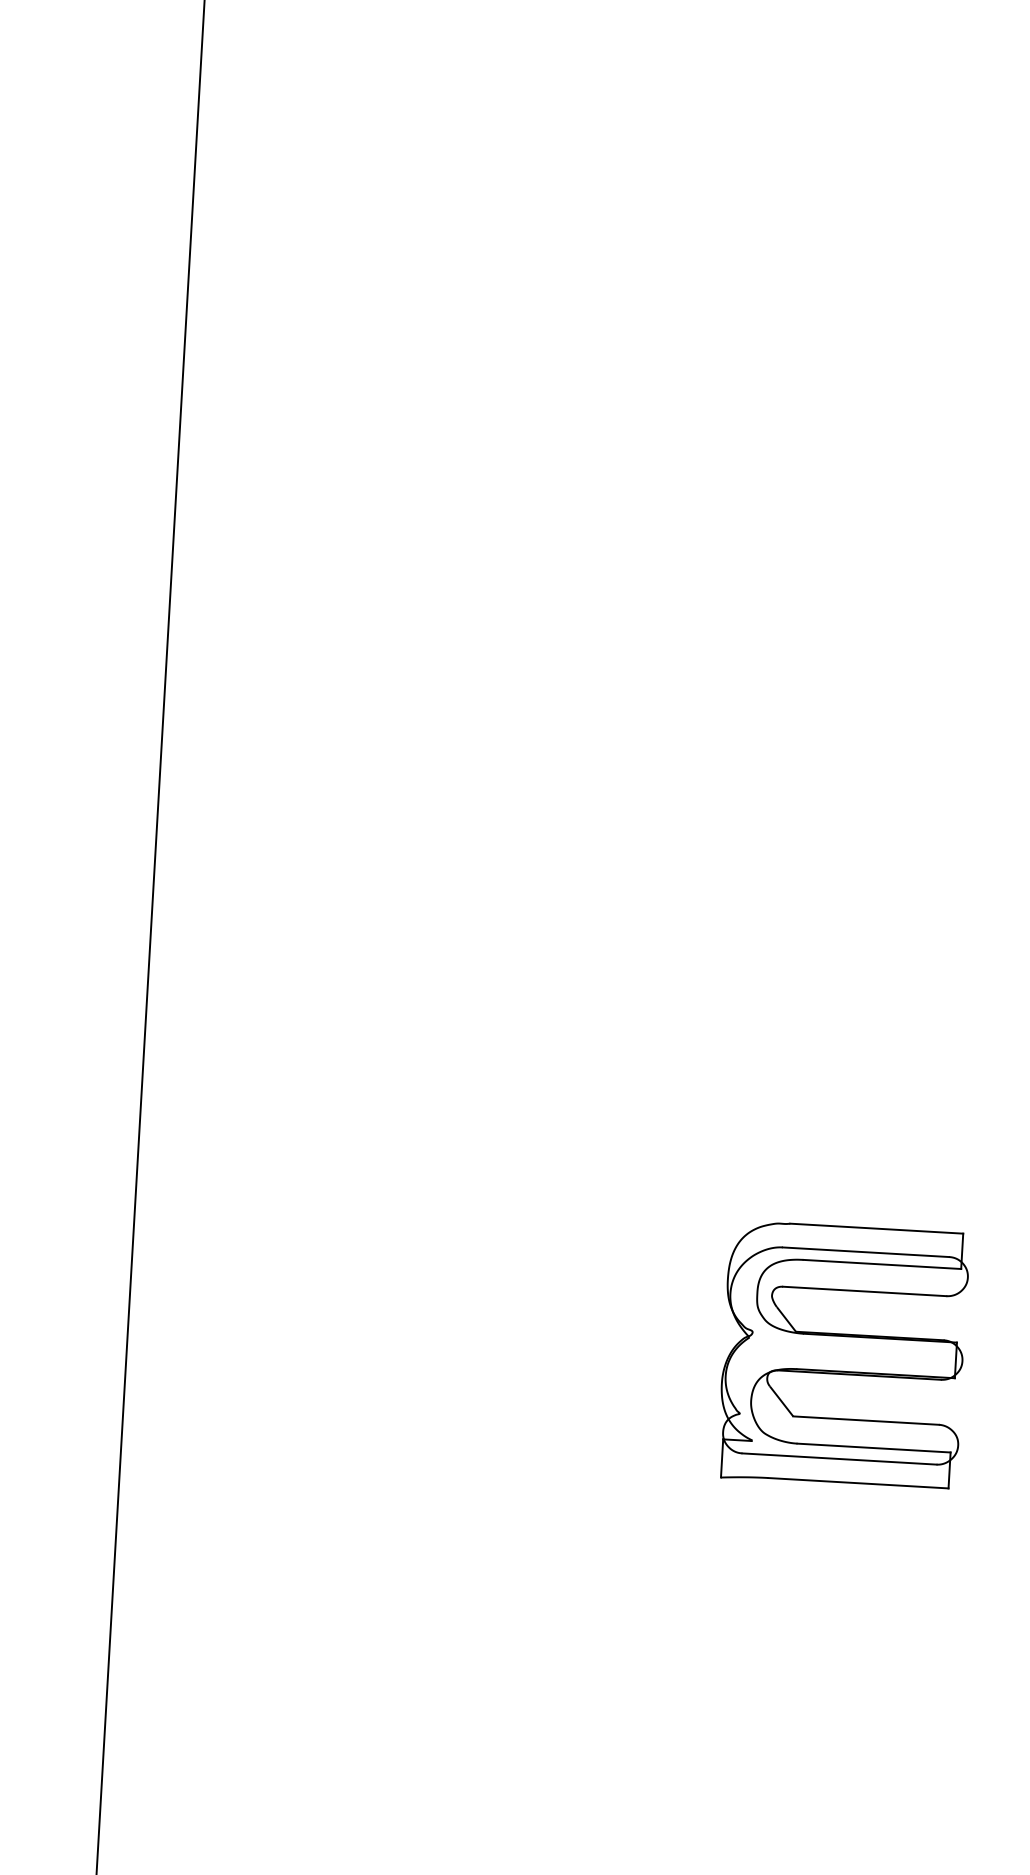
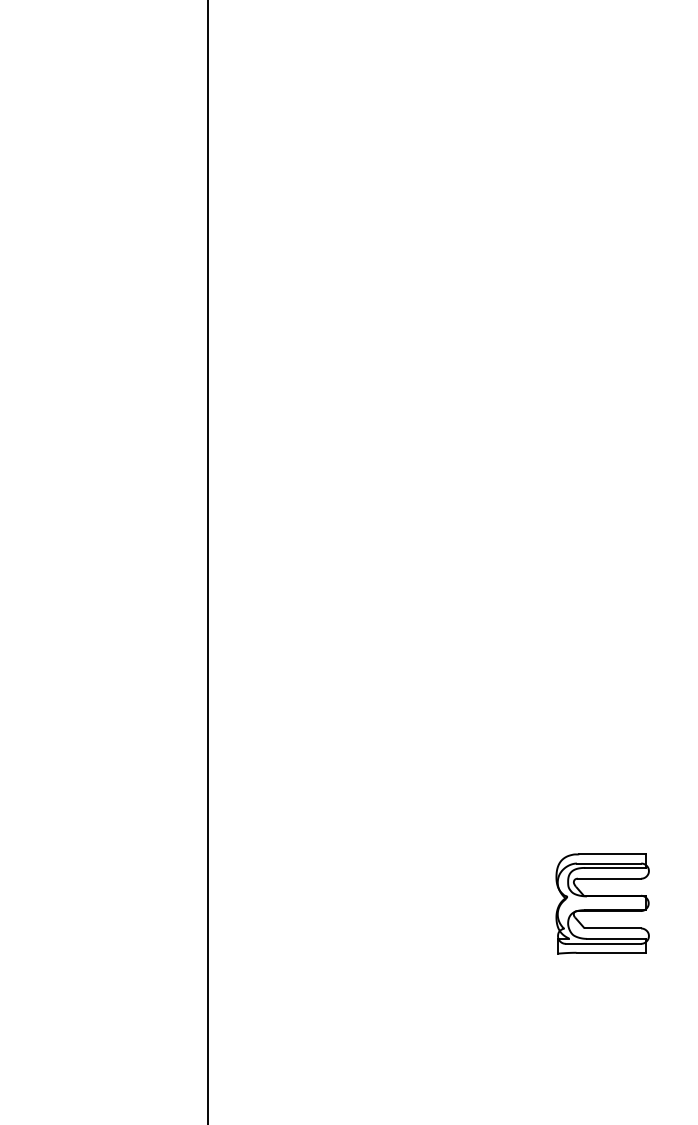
part: (842, 1354) -> (602, 903), size x0.7

